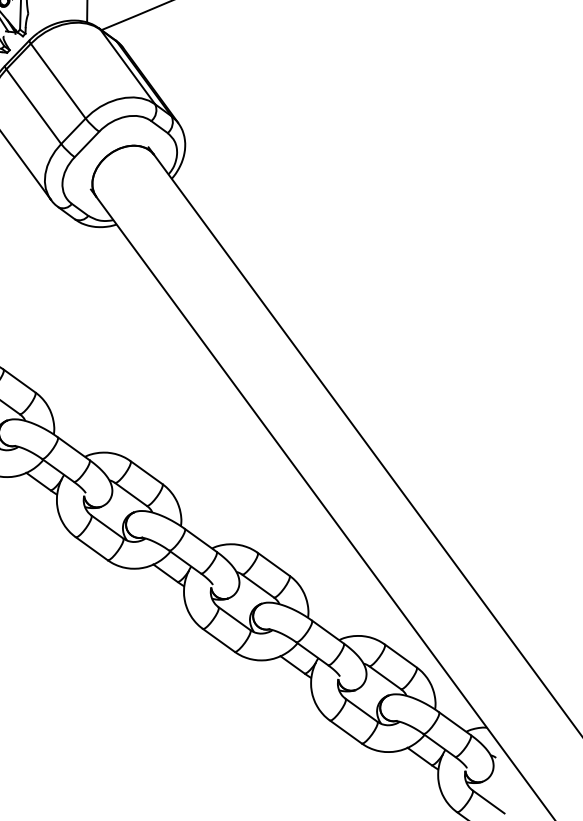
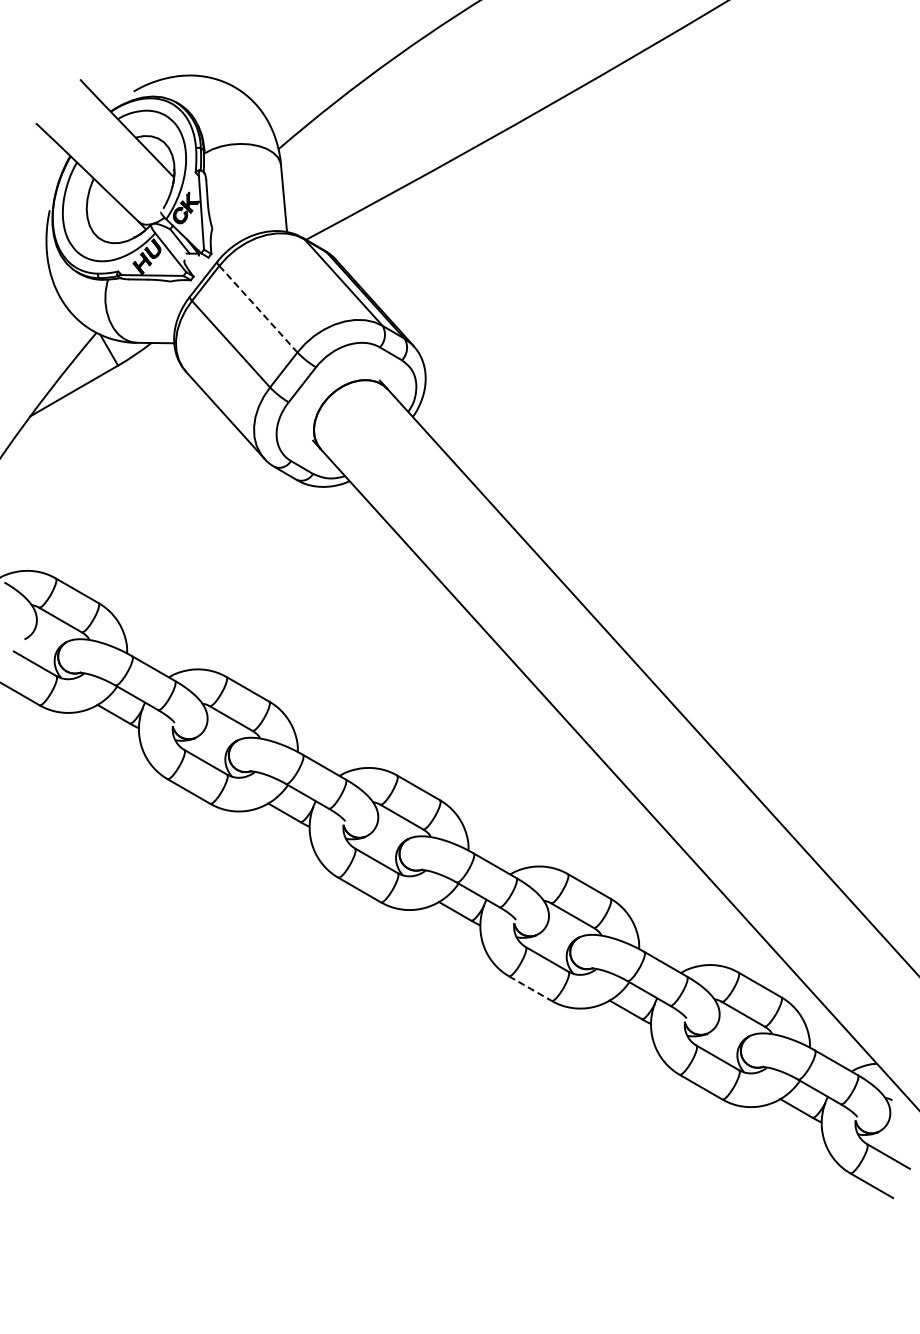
line: (58, 81) -> (258, 309), solid -> dashed
line: (218, 640) -> (530, 988), solid -> dashed

